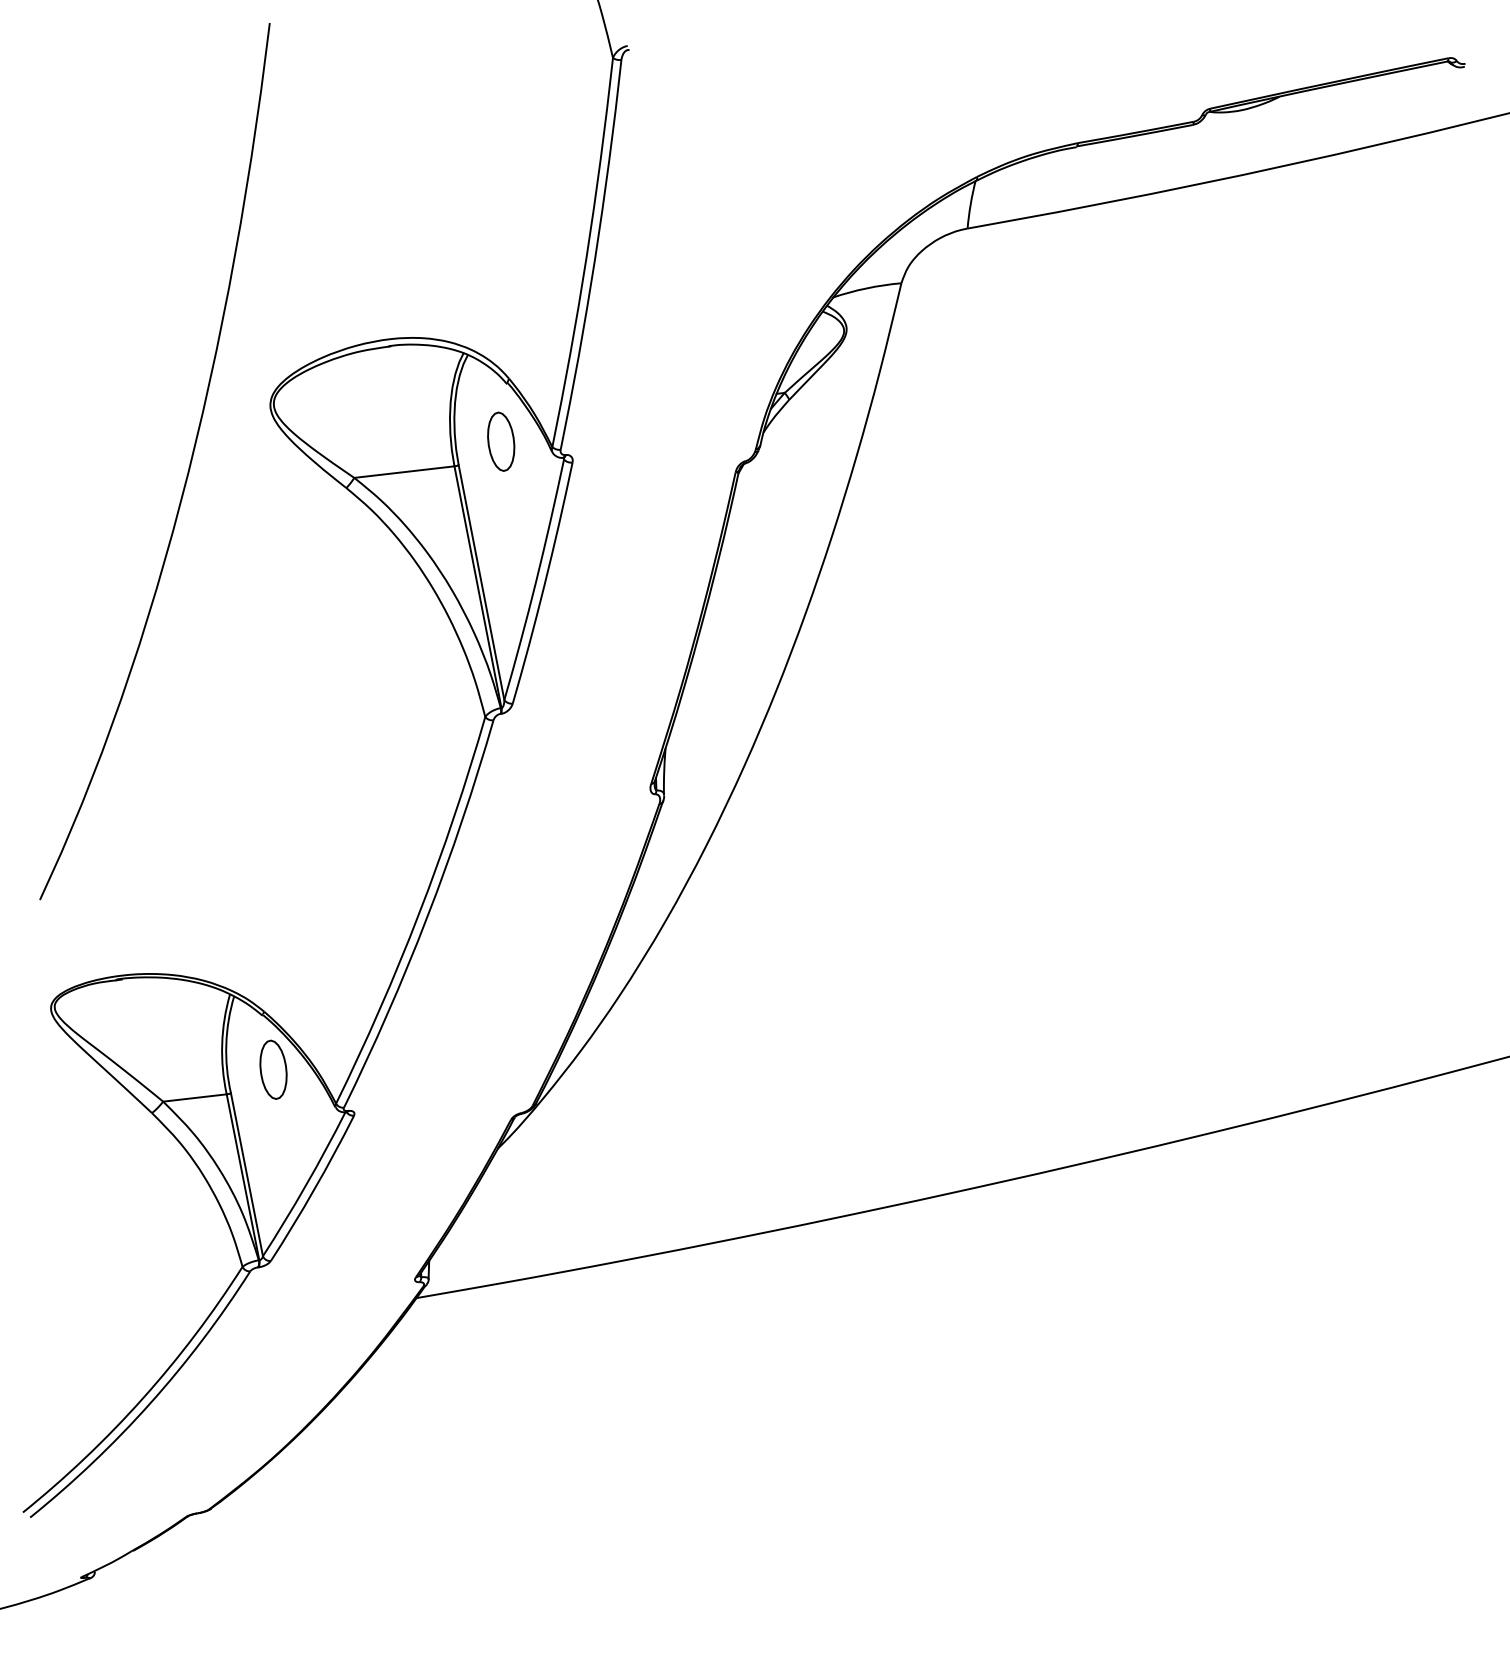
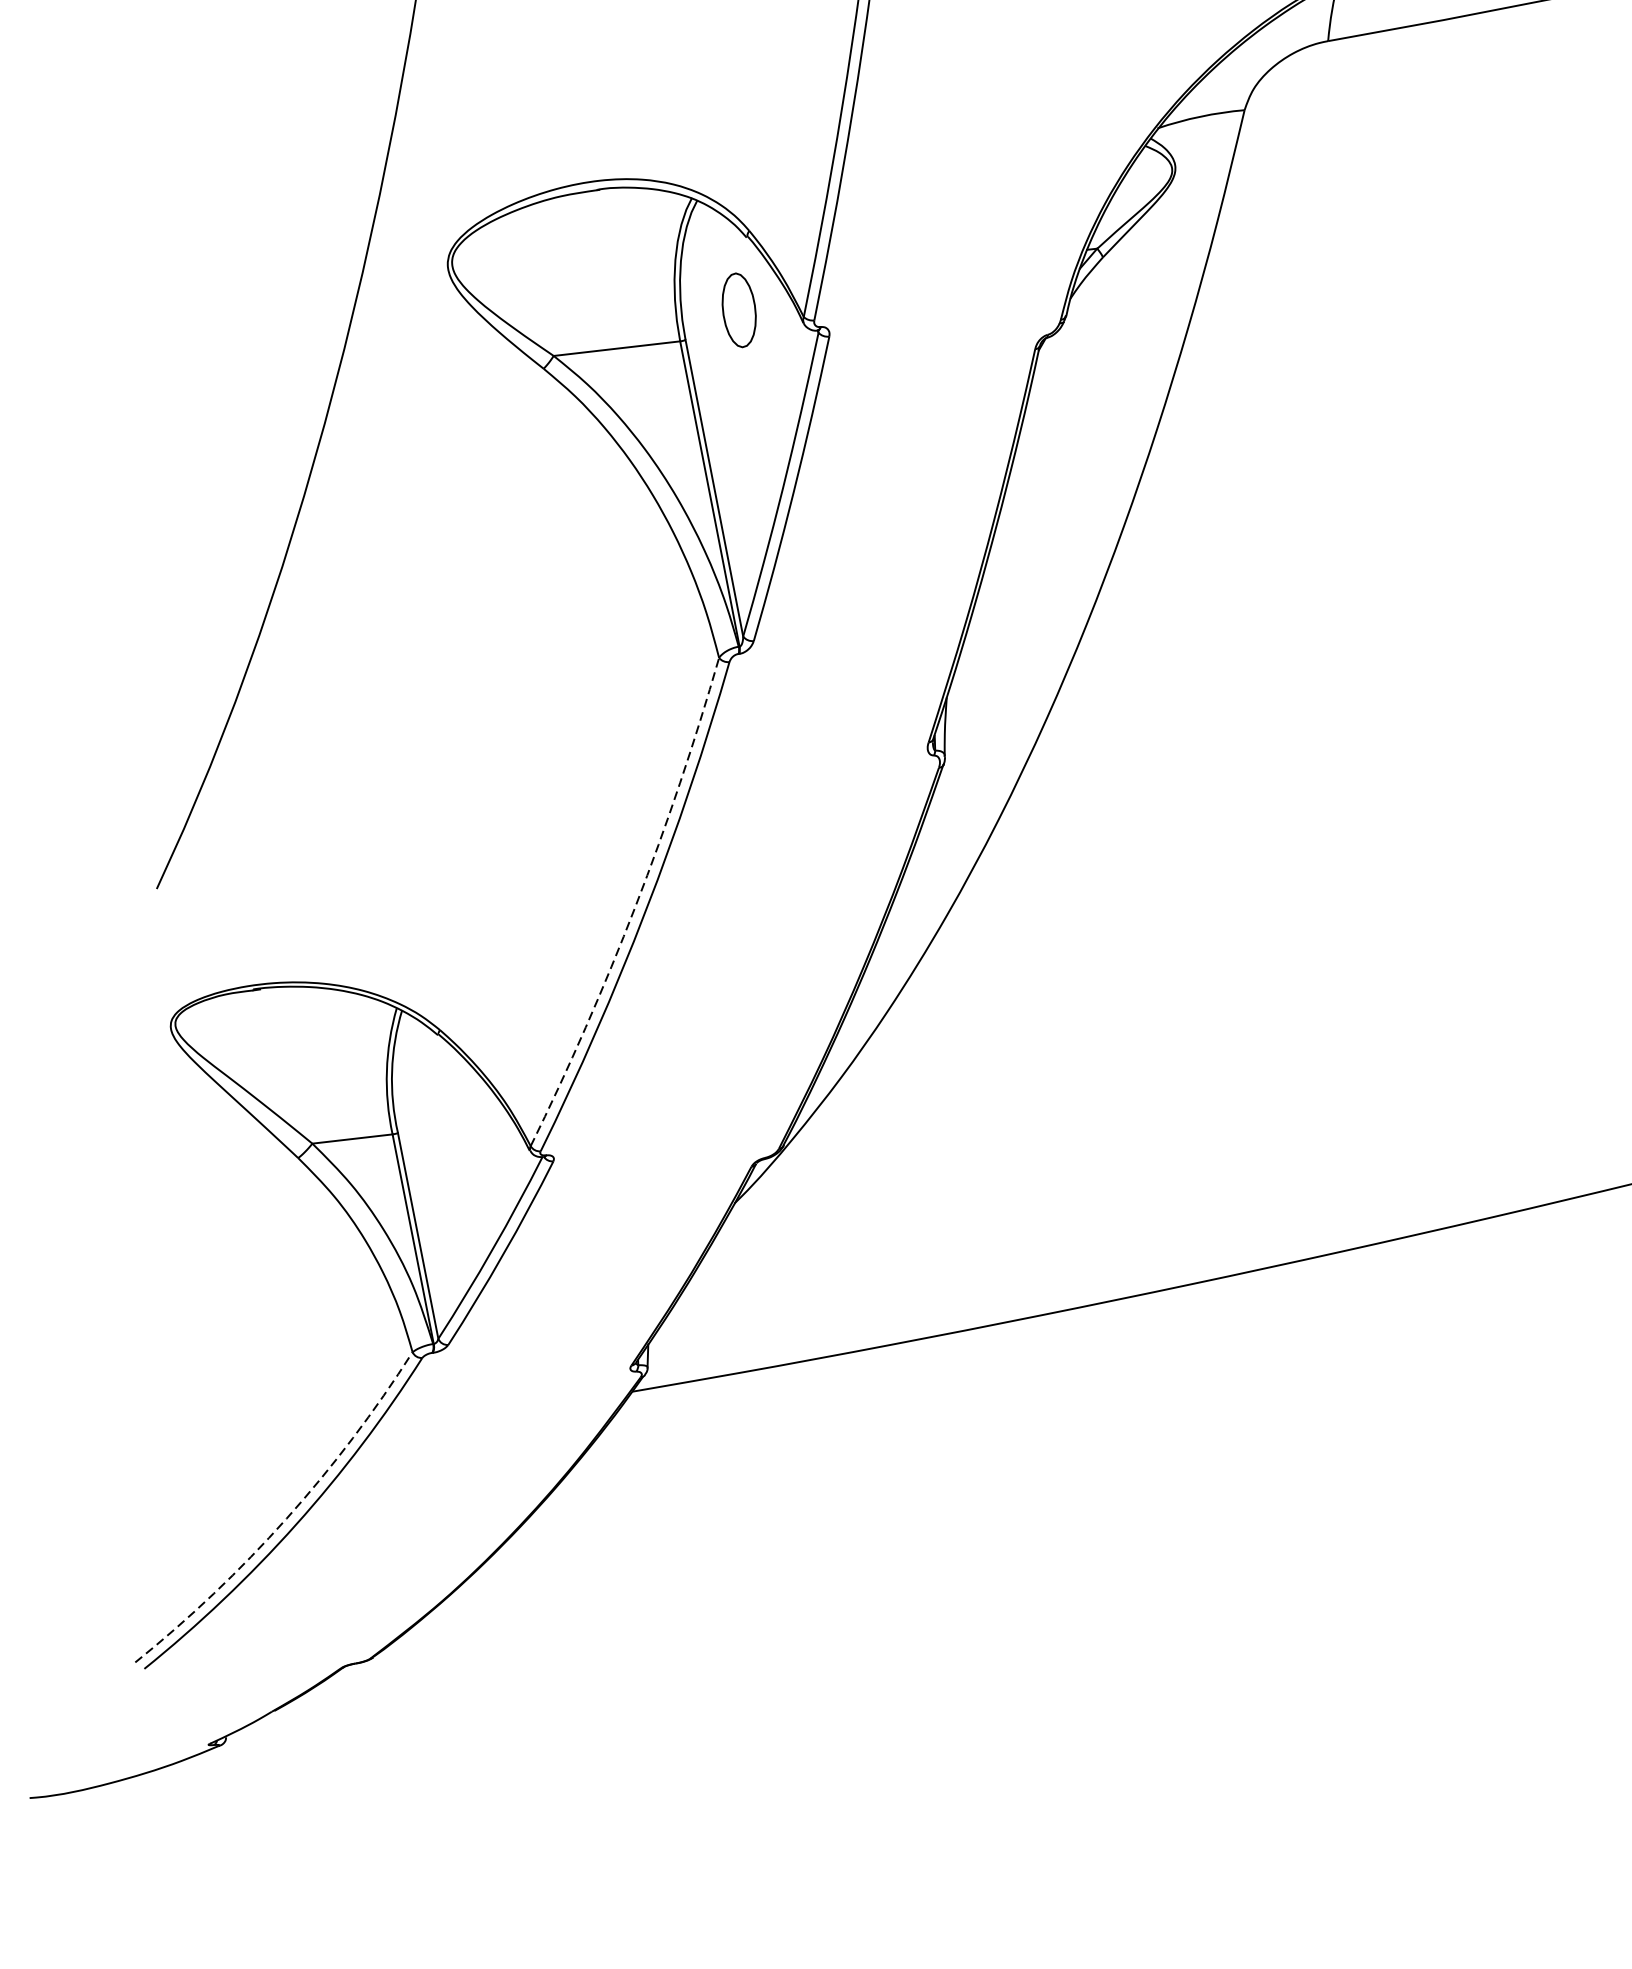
arc: (419, 913) -> (636, 906), solid -> dashed
part: (273, 1069) -> (451, 1103), removed
arc: (142, 1398) -> (286, 1518), solid -> dashed

